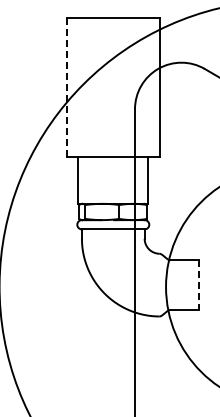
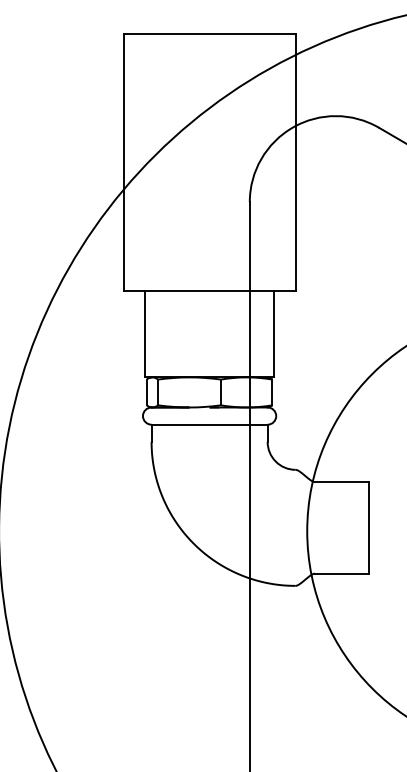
line: (66, 87) -> (122, 162), dashed -> solid
line: (199, 285) -> (369, 528), dashed -> solid

